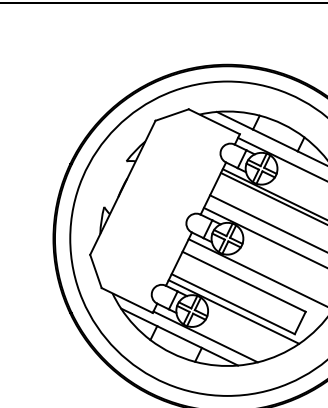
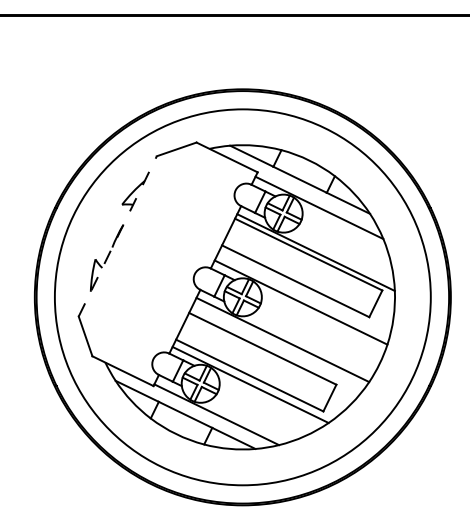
line: (123, 187) -> (118, 235), solid -> dashed

